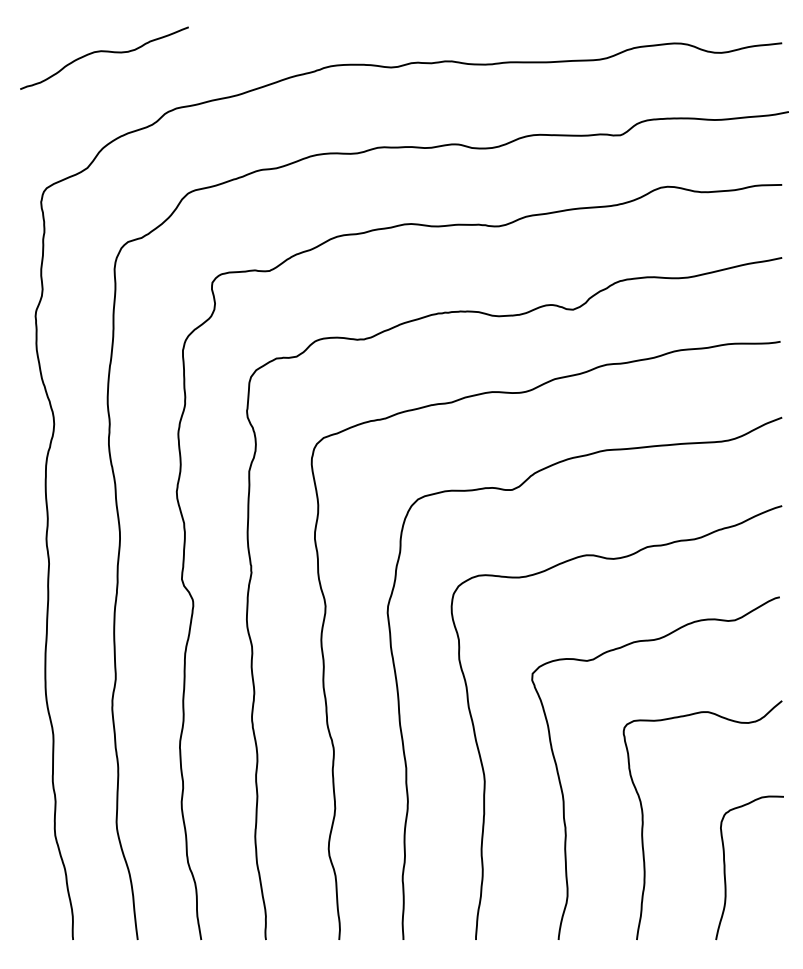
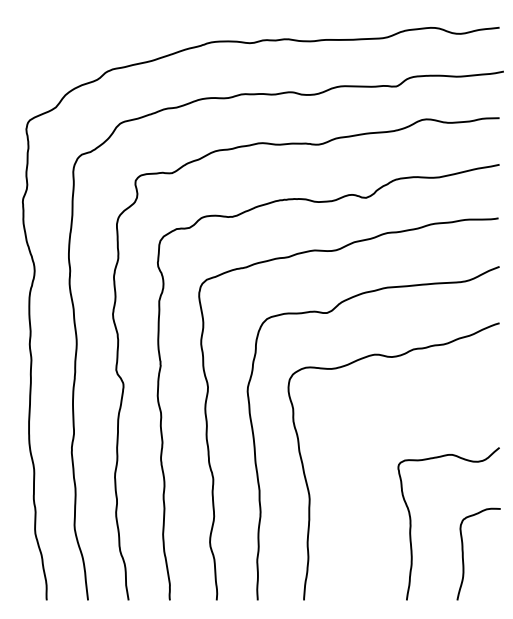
curve: (103, 52) -> (66, 33), removed
curve: (564, 792) -> (360, 506), removed

